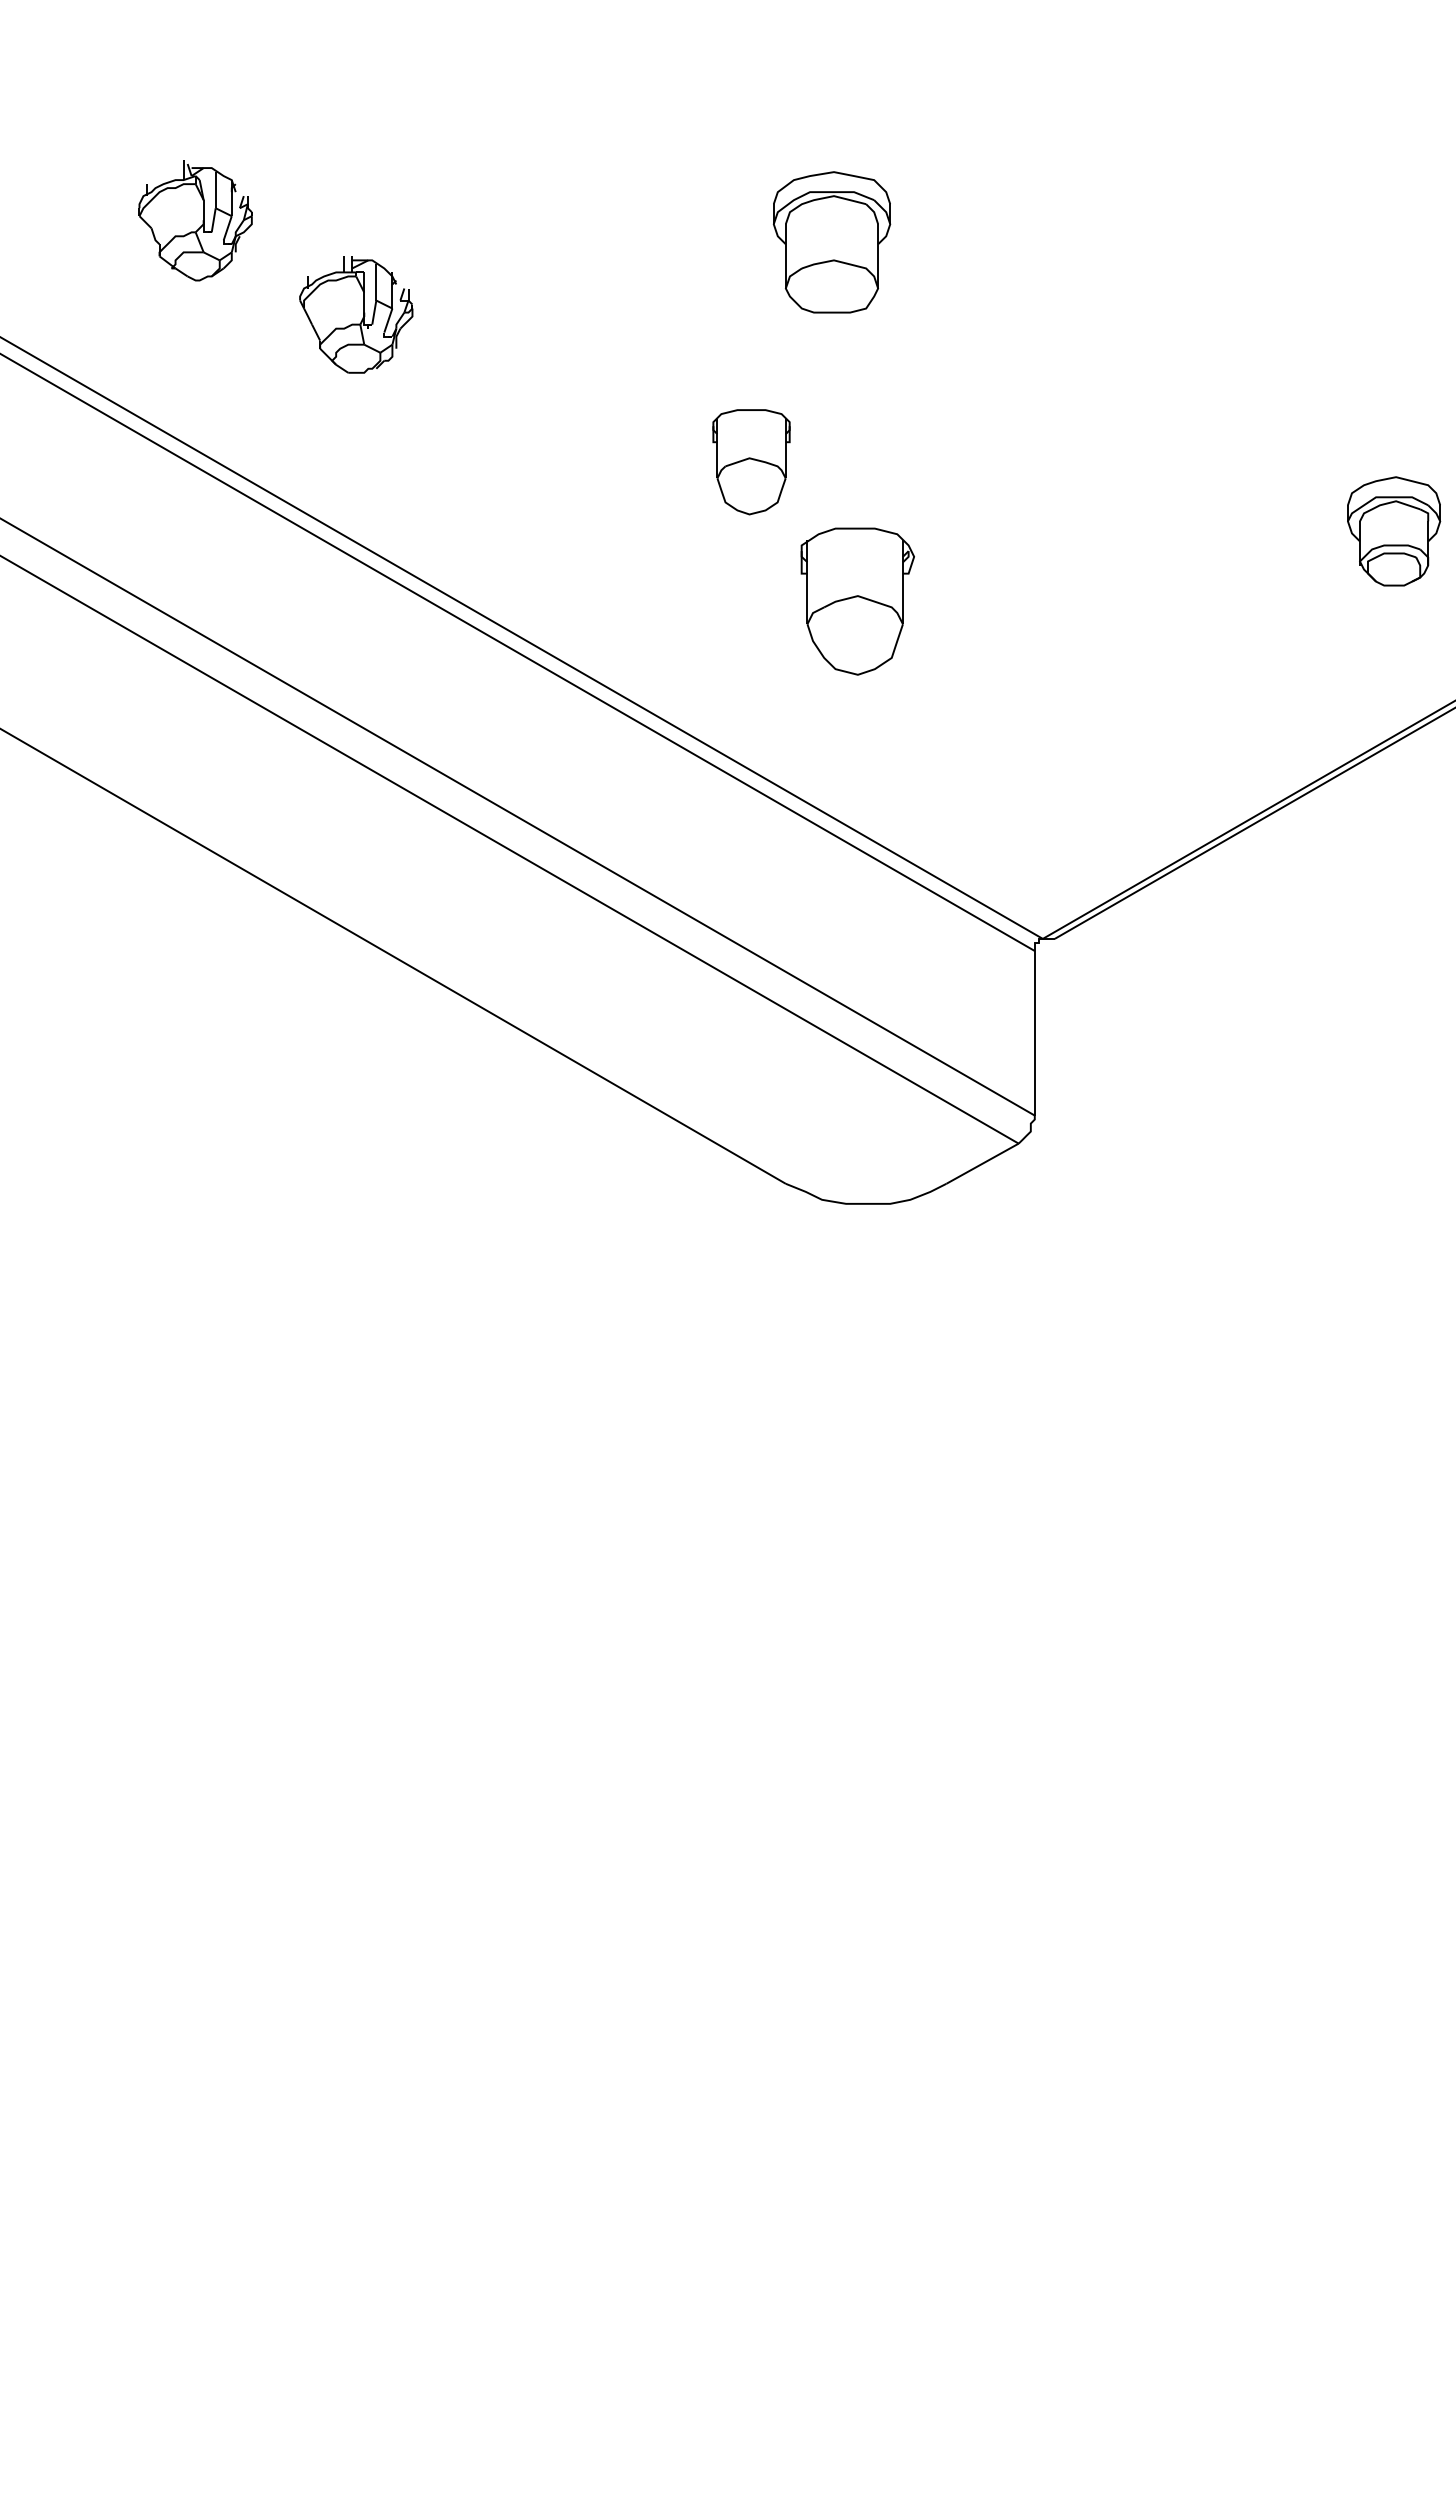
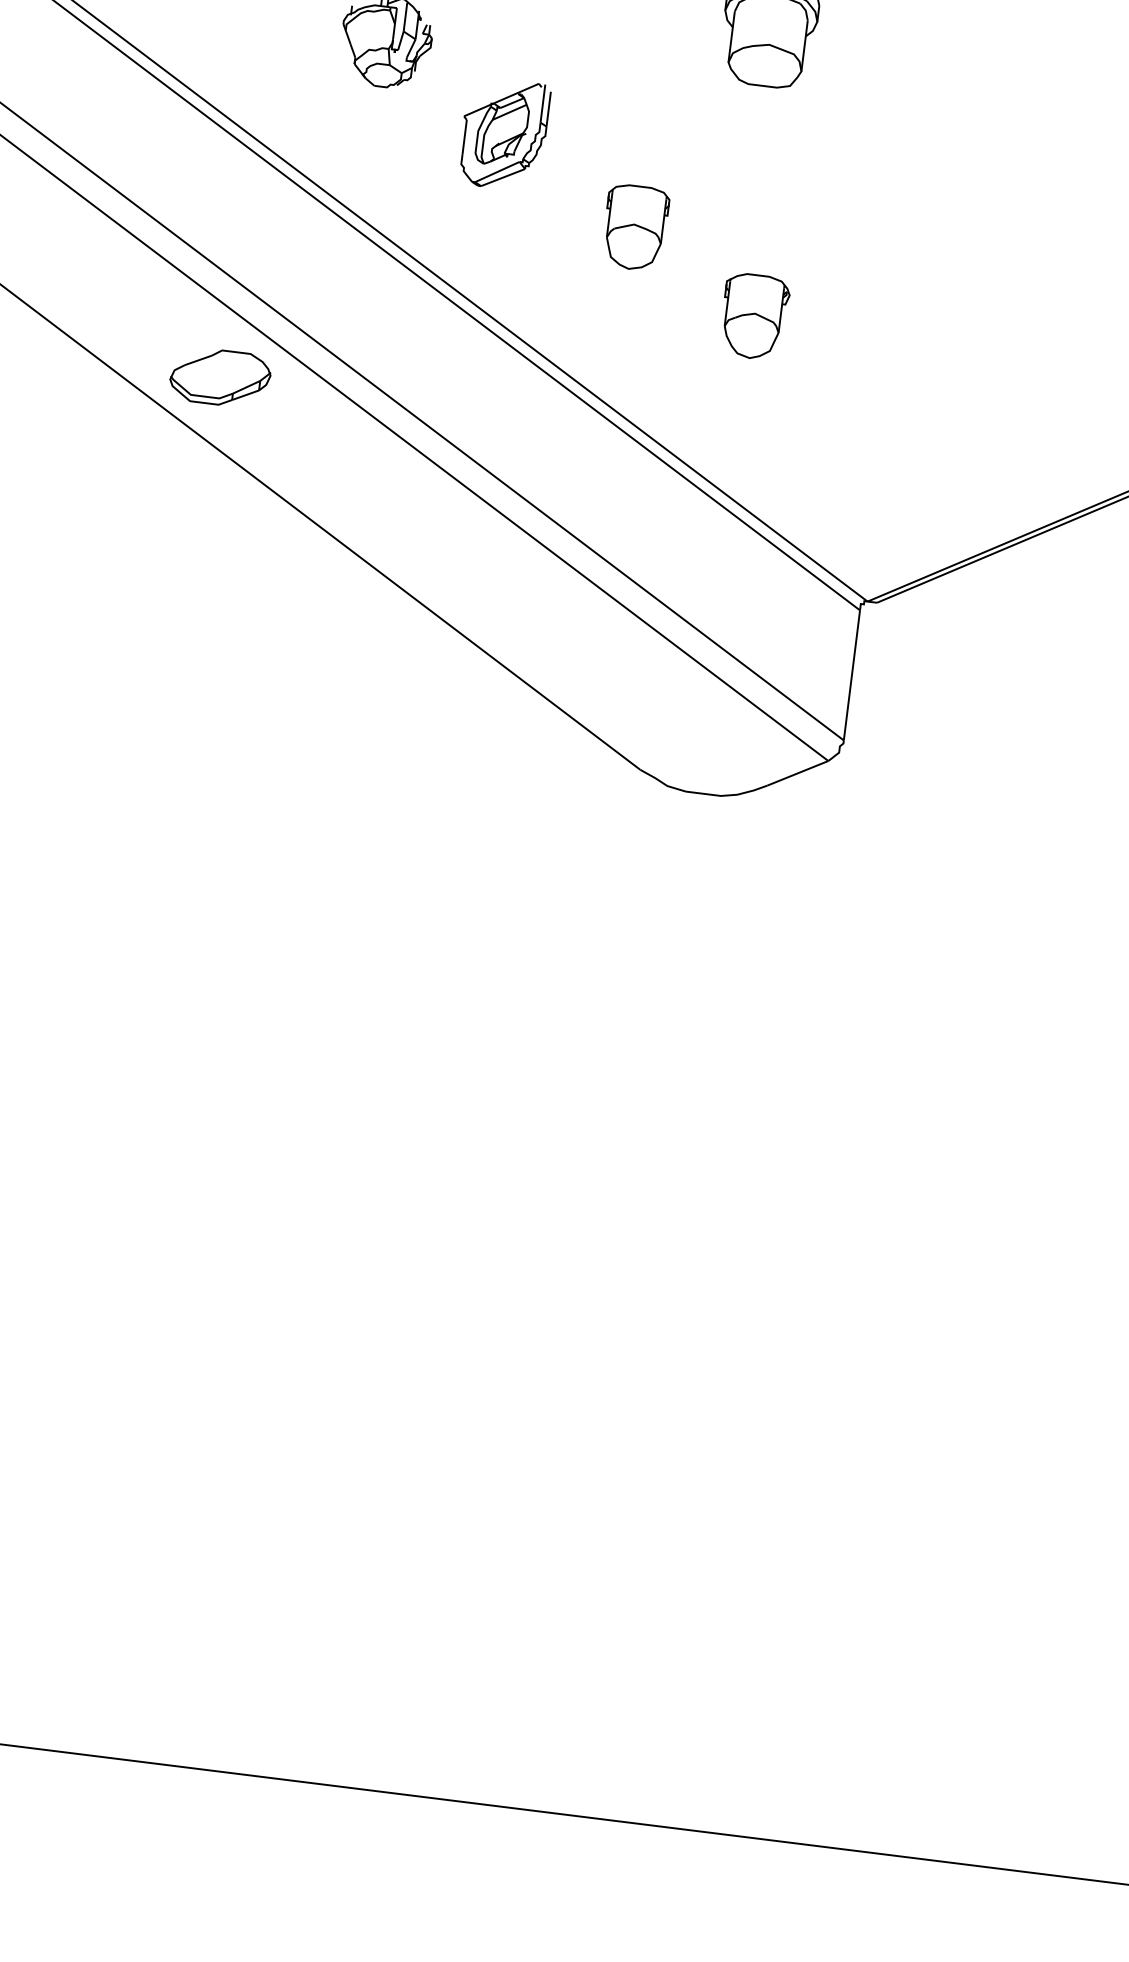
part: (516, 412) -> (503, 133), added
part: (751, 462) -> (635, 228), moved
part: (858, 601) -> (755, 316), size x0.71
part: (201, 760) -> (220, 377), added

